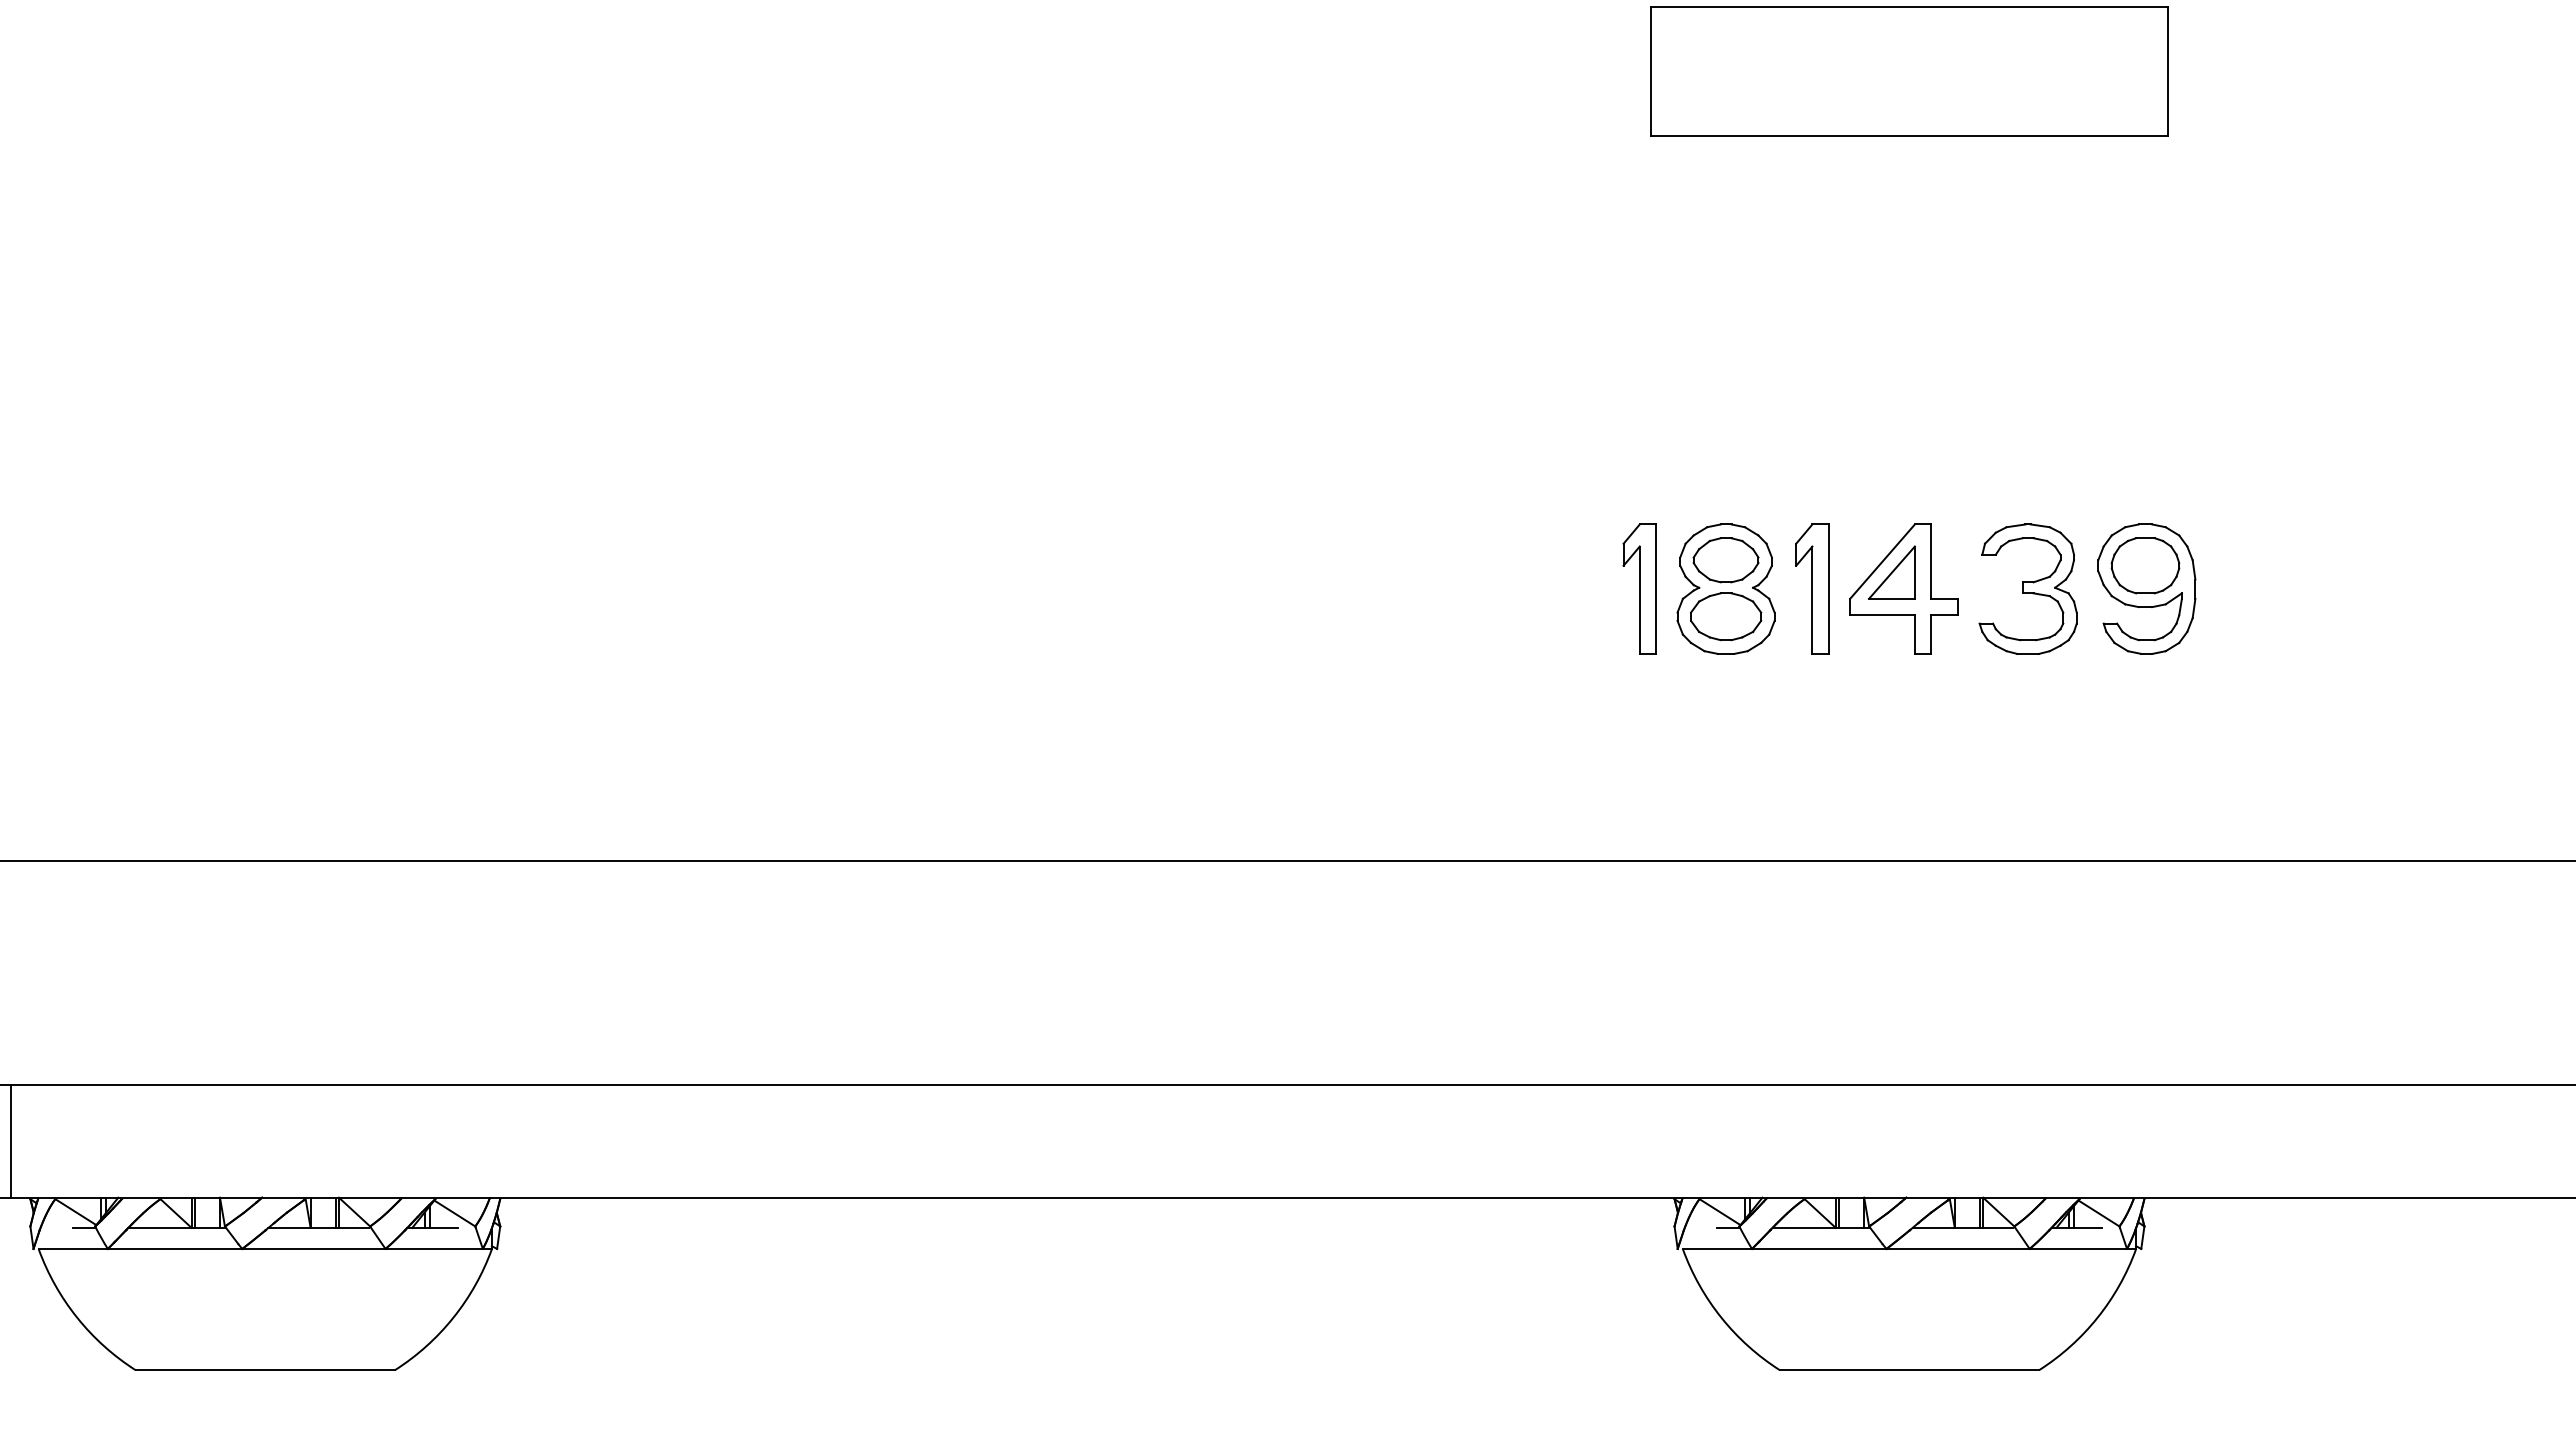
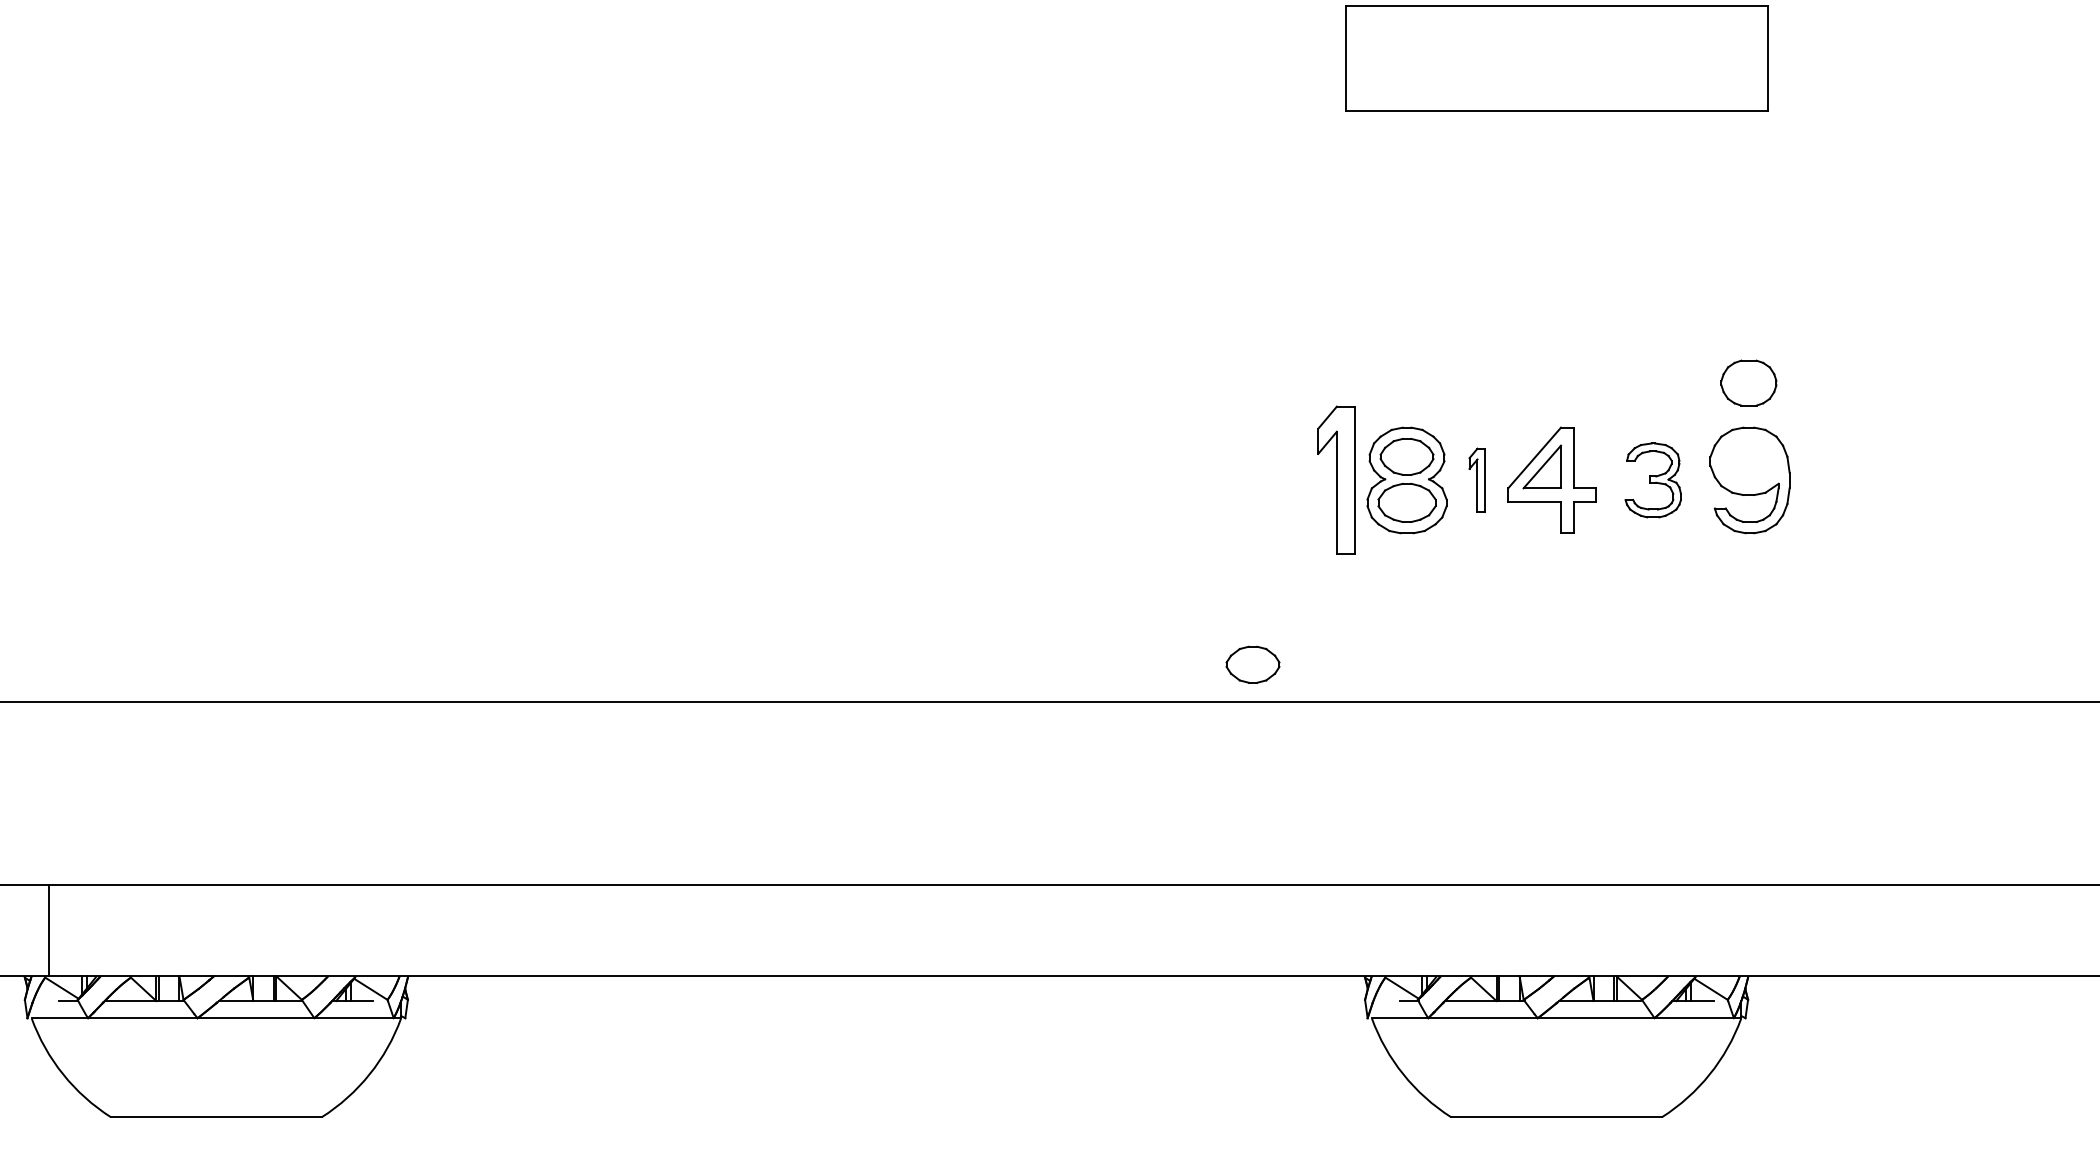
part: (2145, 565) -> (1748, 382), moved
part: (1639, 588) -> (1336, 479), size x1.4
part: (1812, 588) -> (1477, 479), size x0.6
part: (2027, 588) -> (1652, 479), size x0.7
part: (1536, 815) -> (1252, 664), added
line: (10, 1141) -> (48, 930), moved

